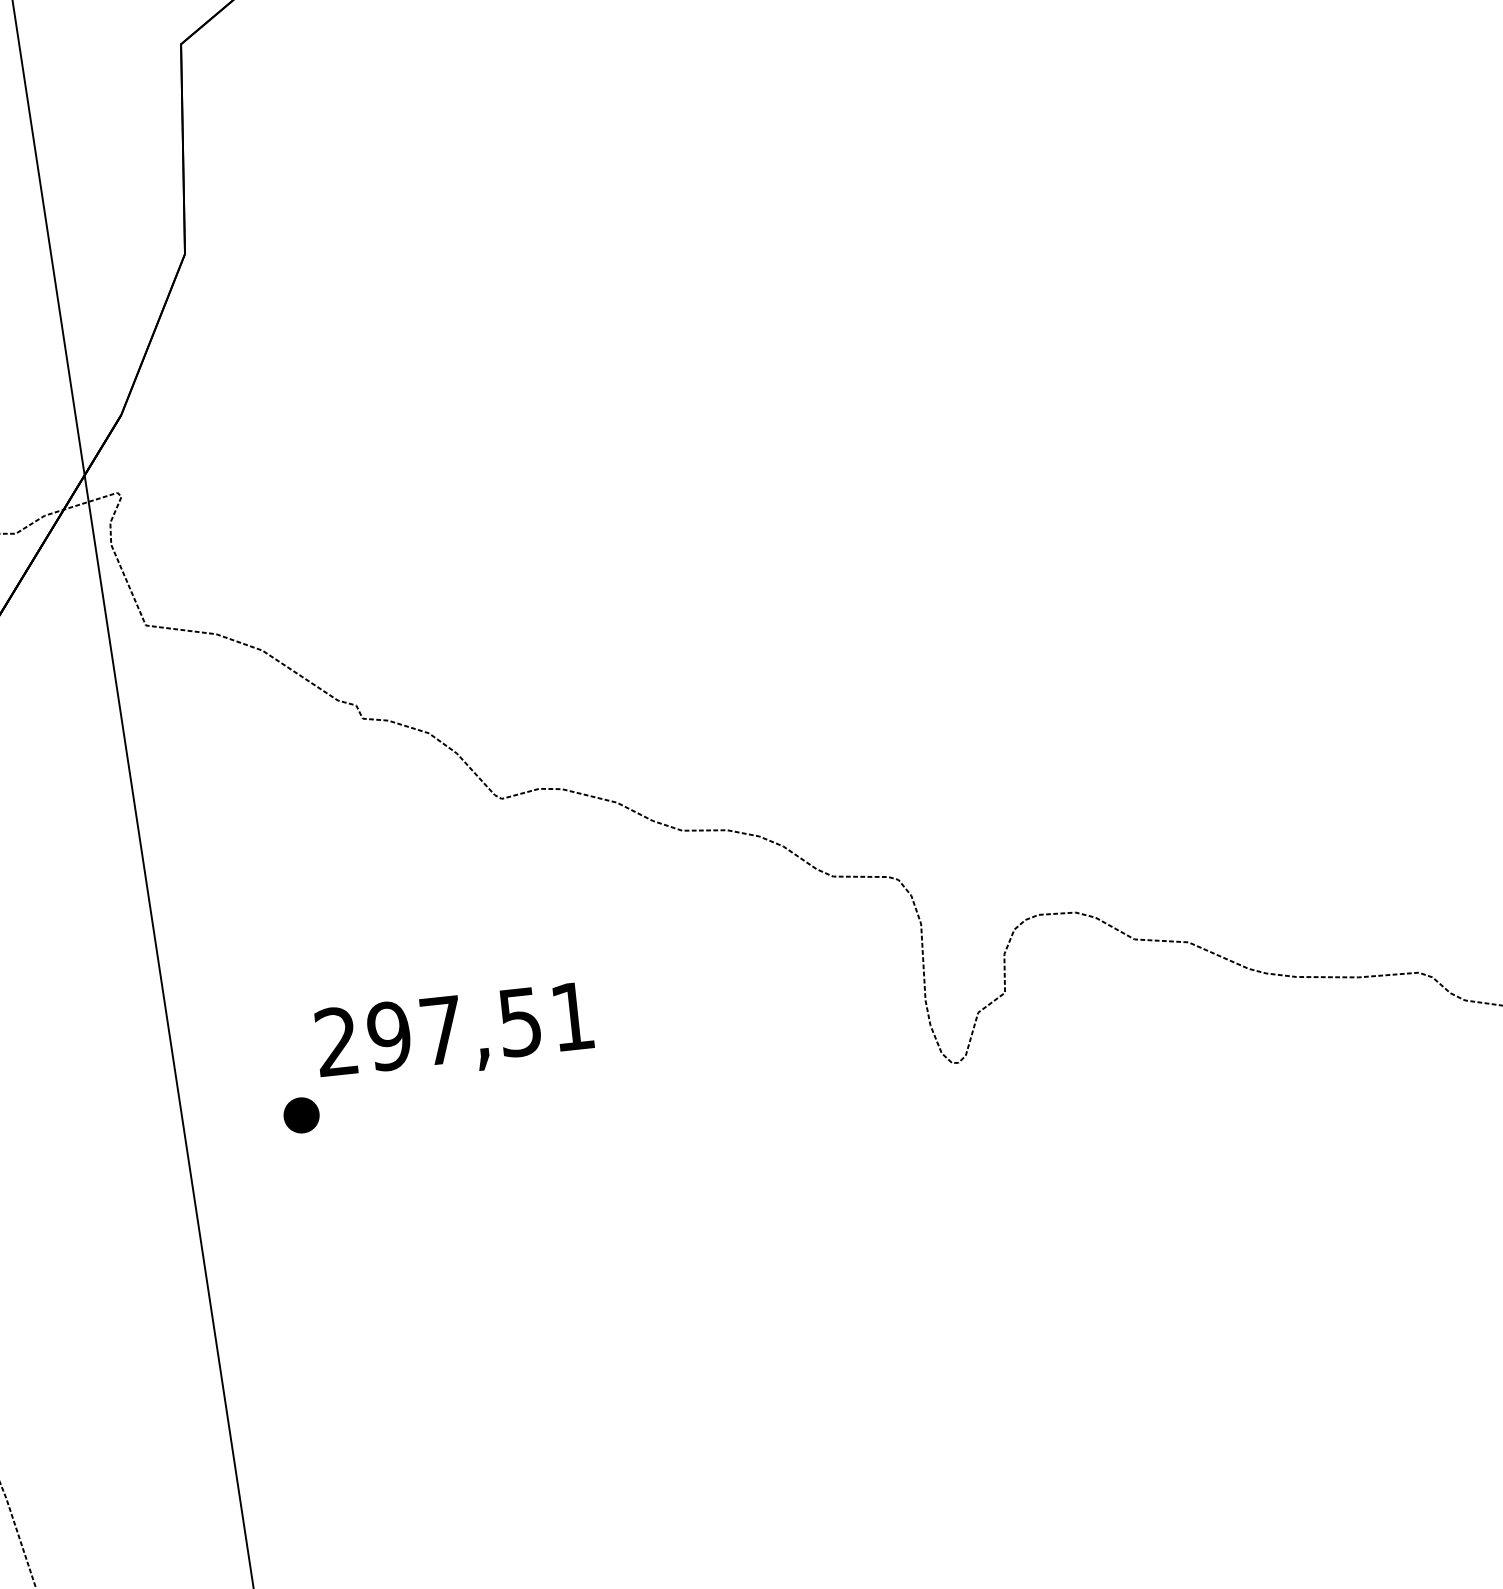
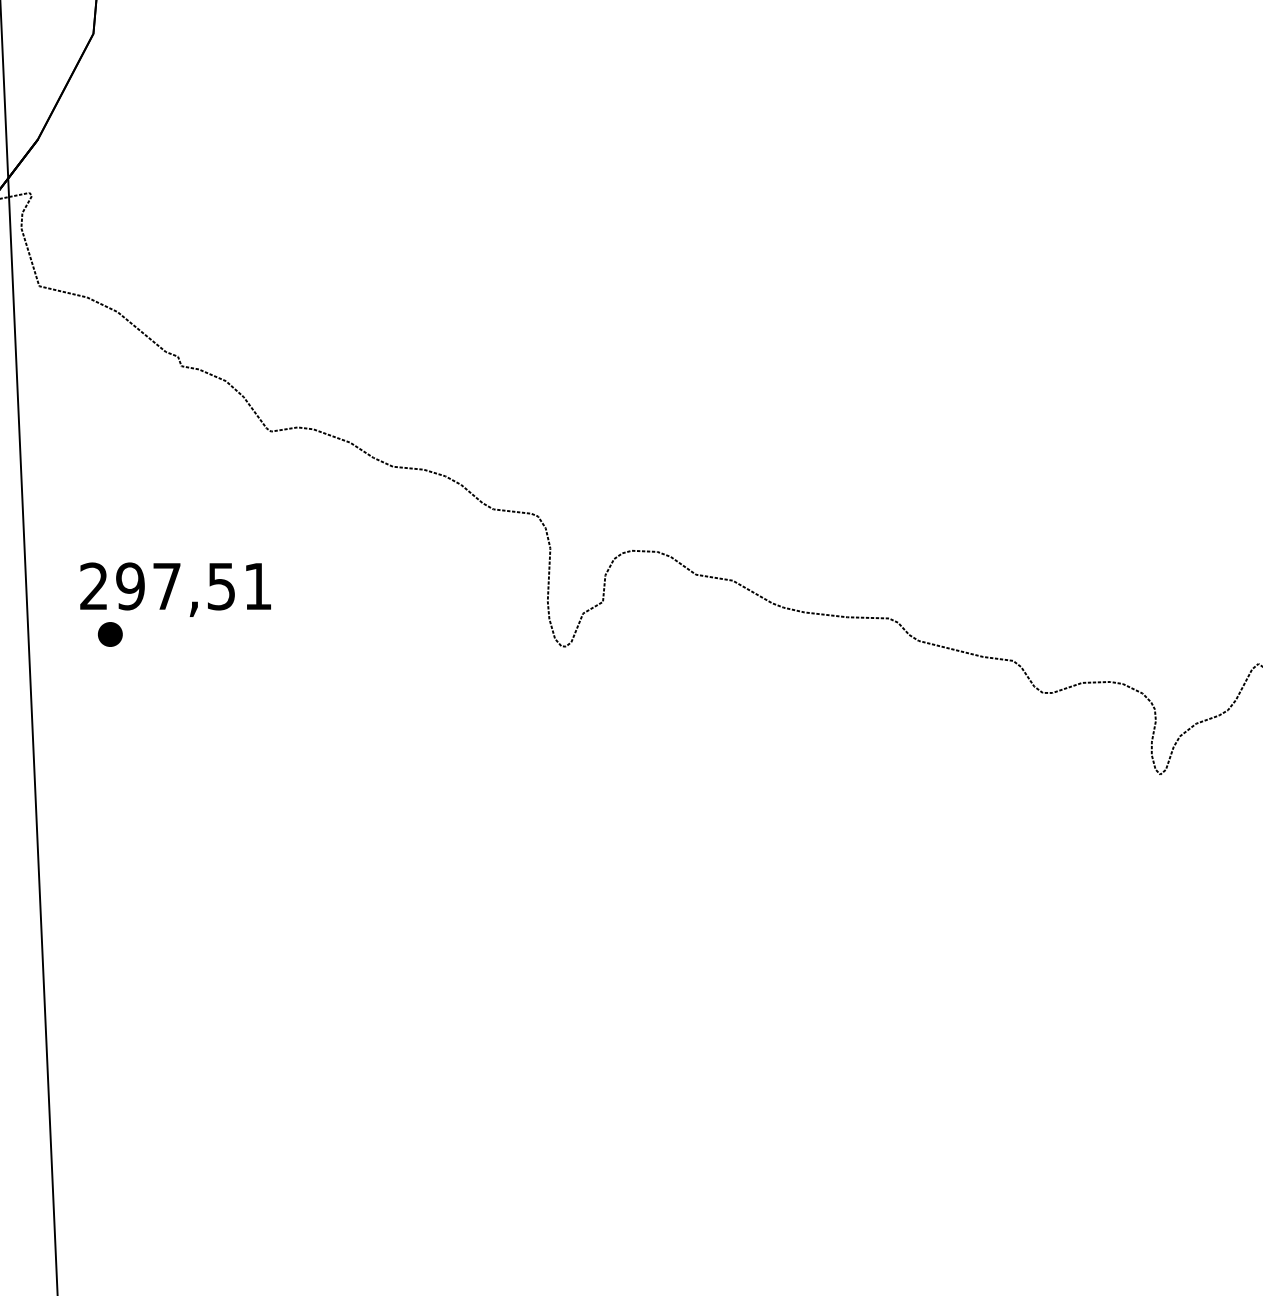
text: (454, 1033) -> (175, 589), moved

